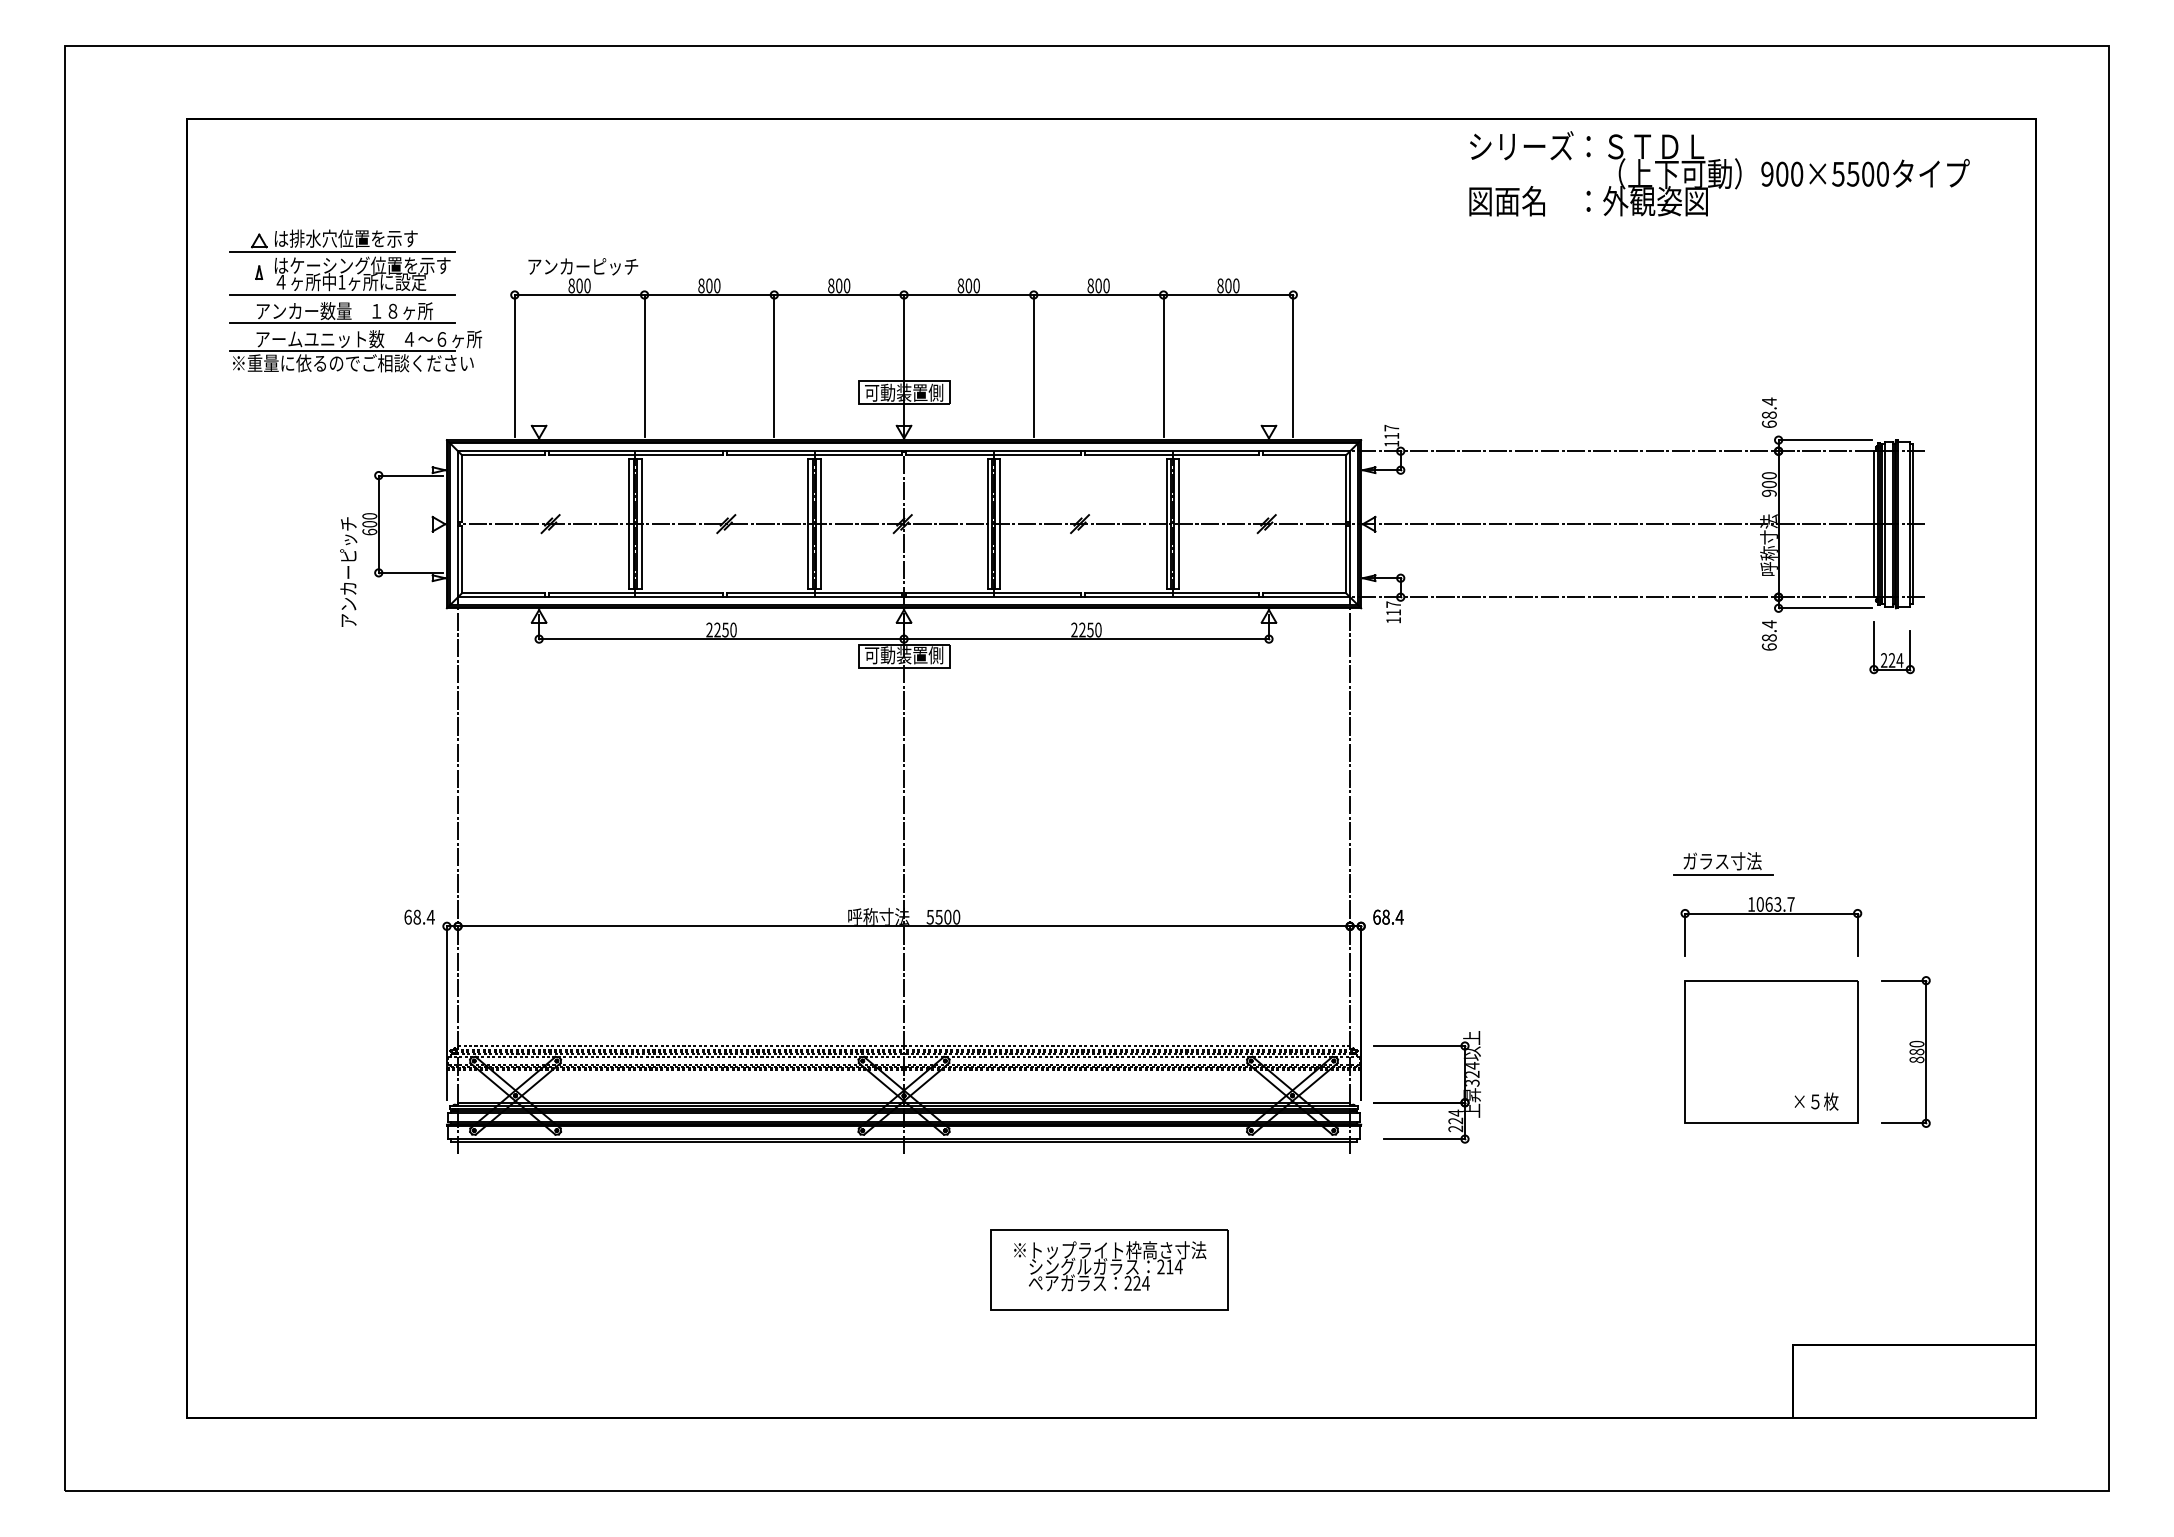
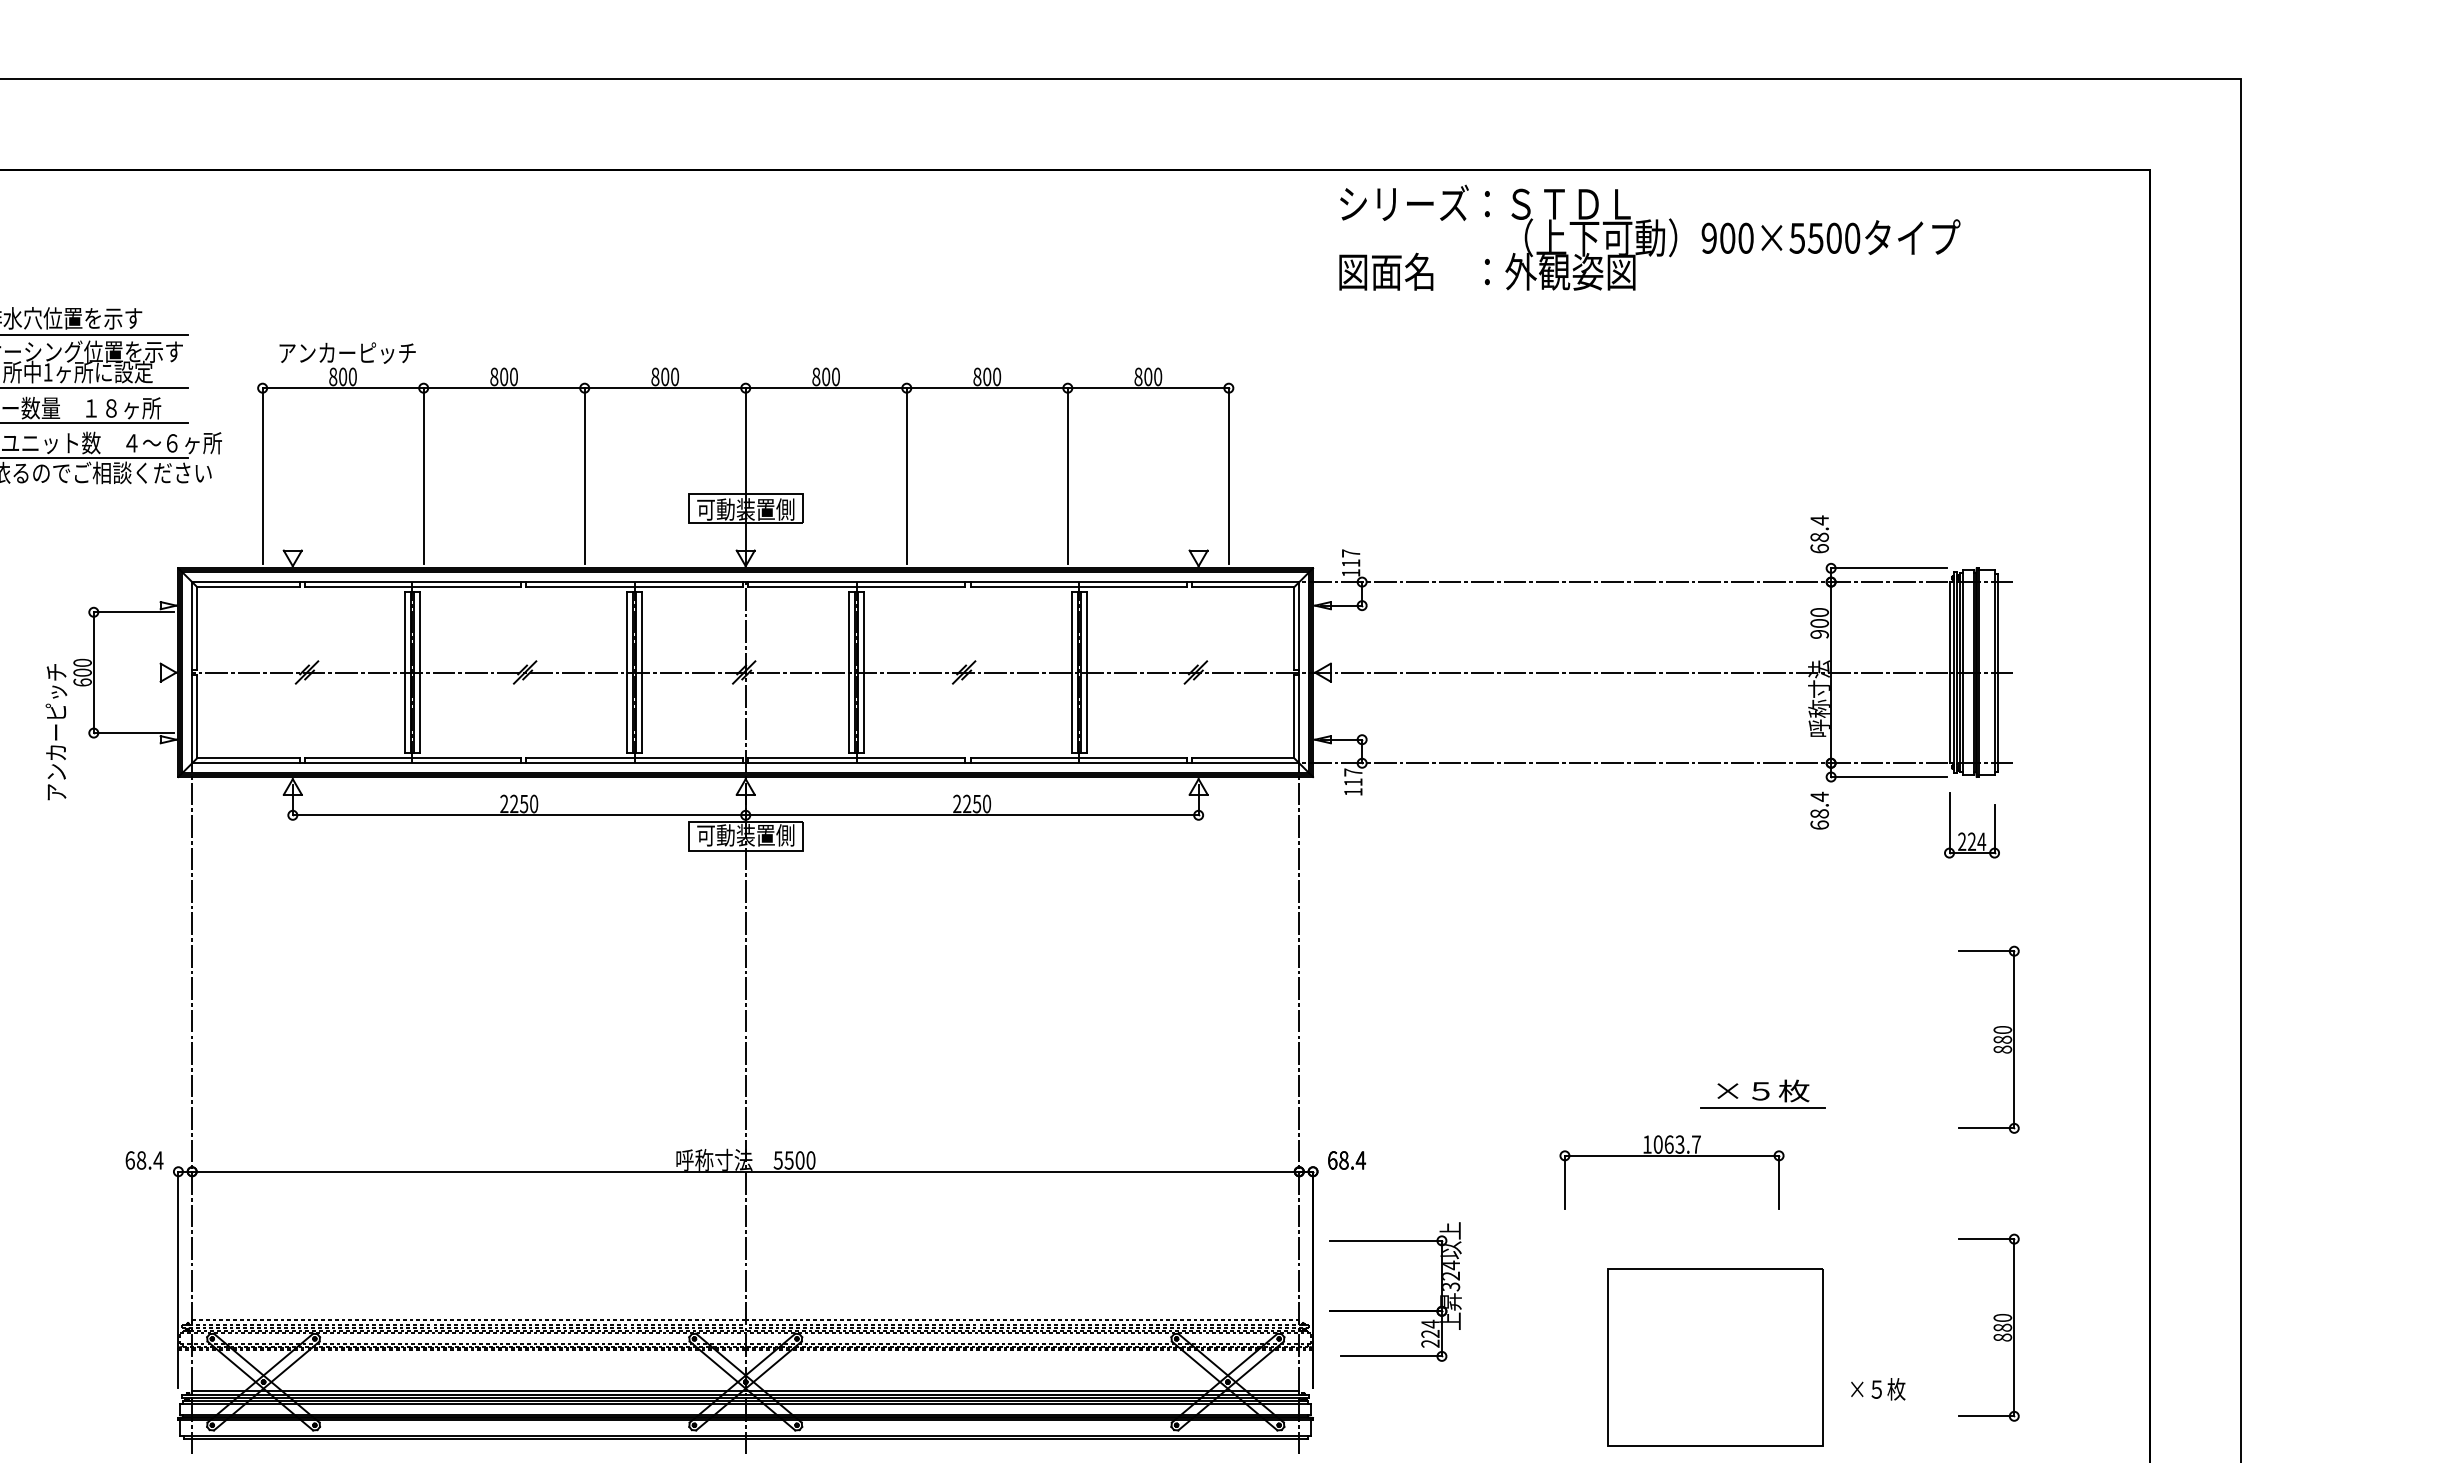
text: (1719, 173) -> (1649, 237), moved
part: (1905, 819) -> (1988, 1039), added
text: (1722, 861) -> (1761, 1091), ガラス寸法 -> ×５枚
part: (1771, 914) -> (1672, 1157), moved
part: (1771, 1051) -> (1715, 1356), moved
part: (1426, 1102) -> (1394, 1310), moved

